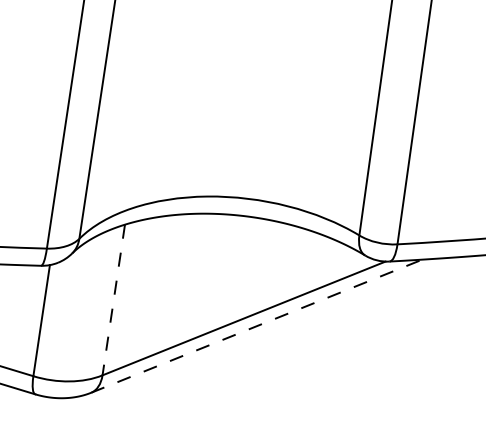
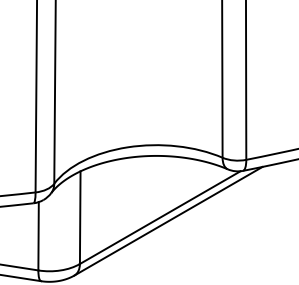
line: (113, 301) -> (80, 218), dashed -> solid
line: (256, 326) -> (168, 221), dashed -> solid

